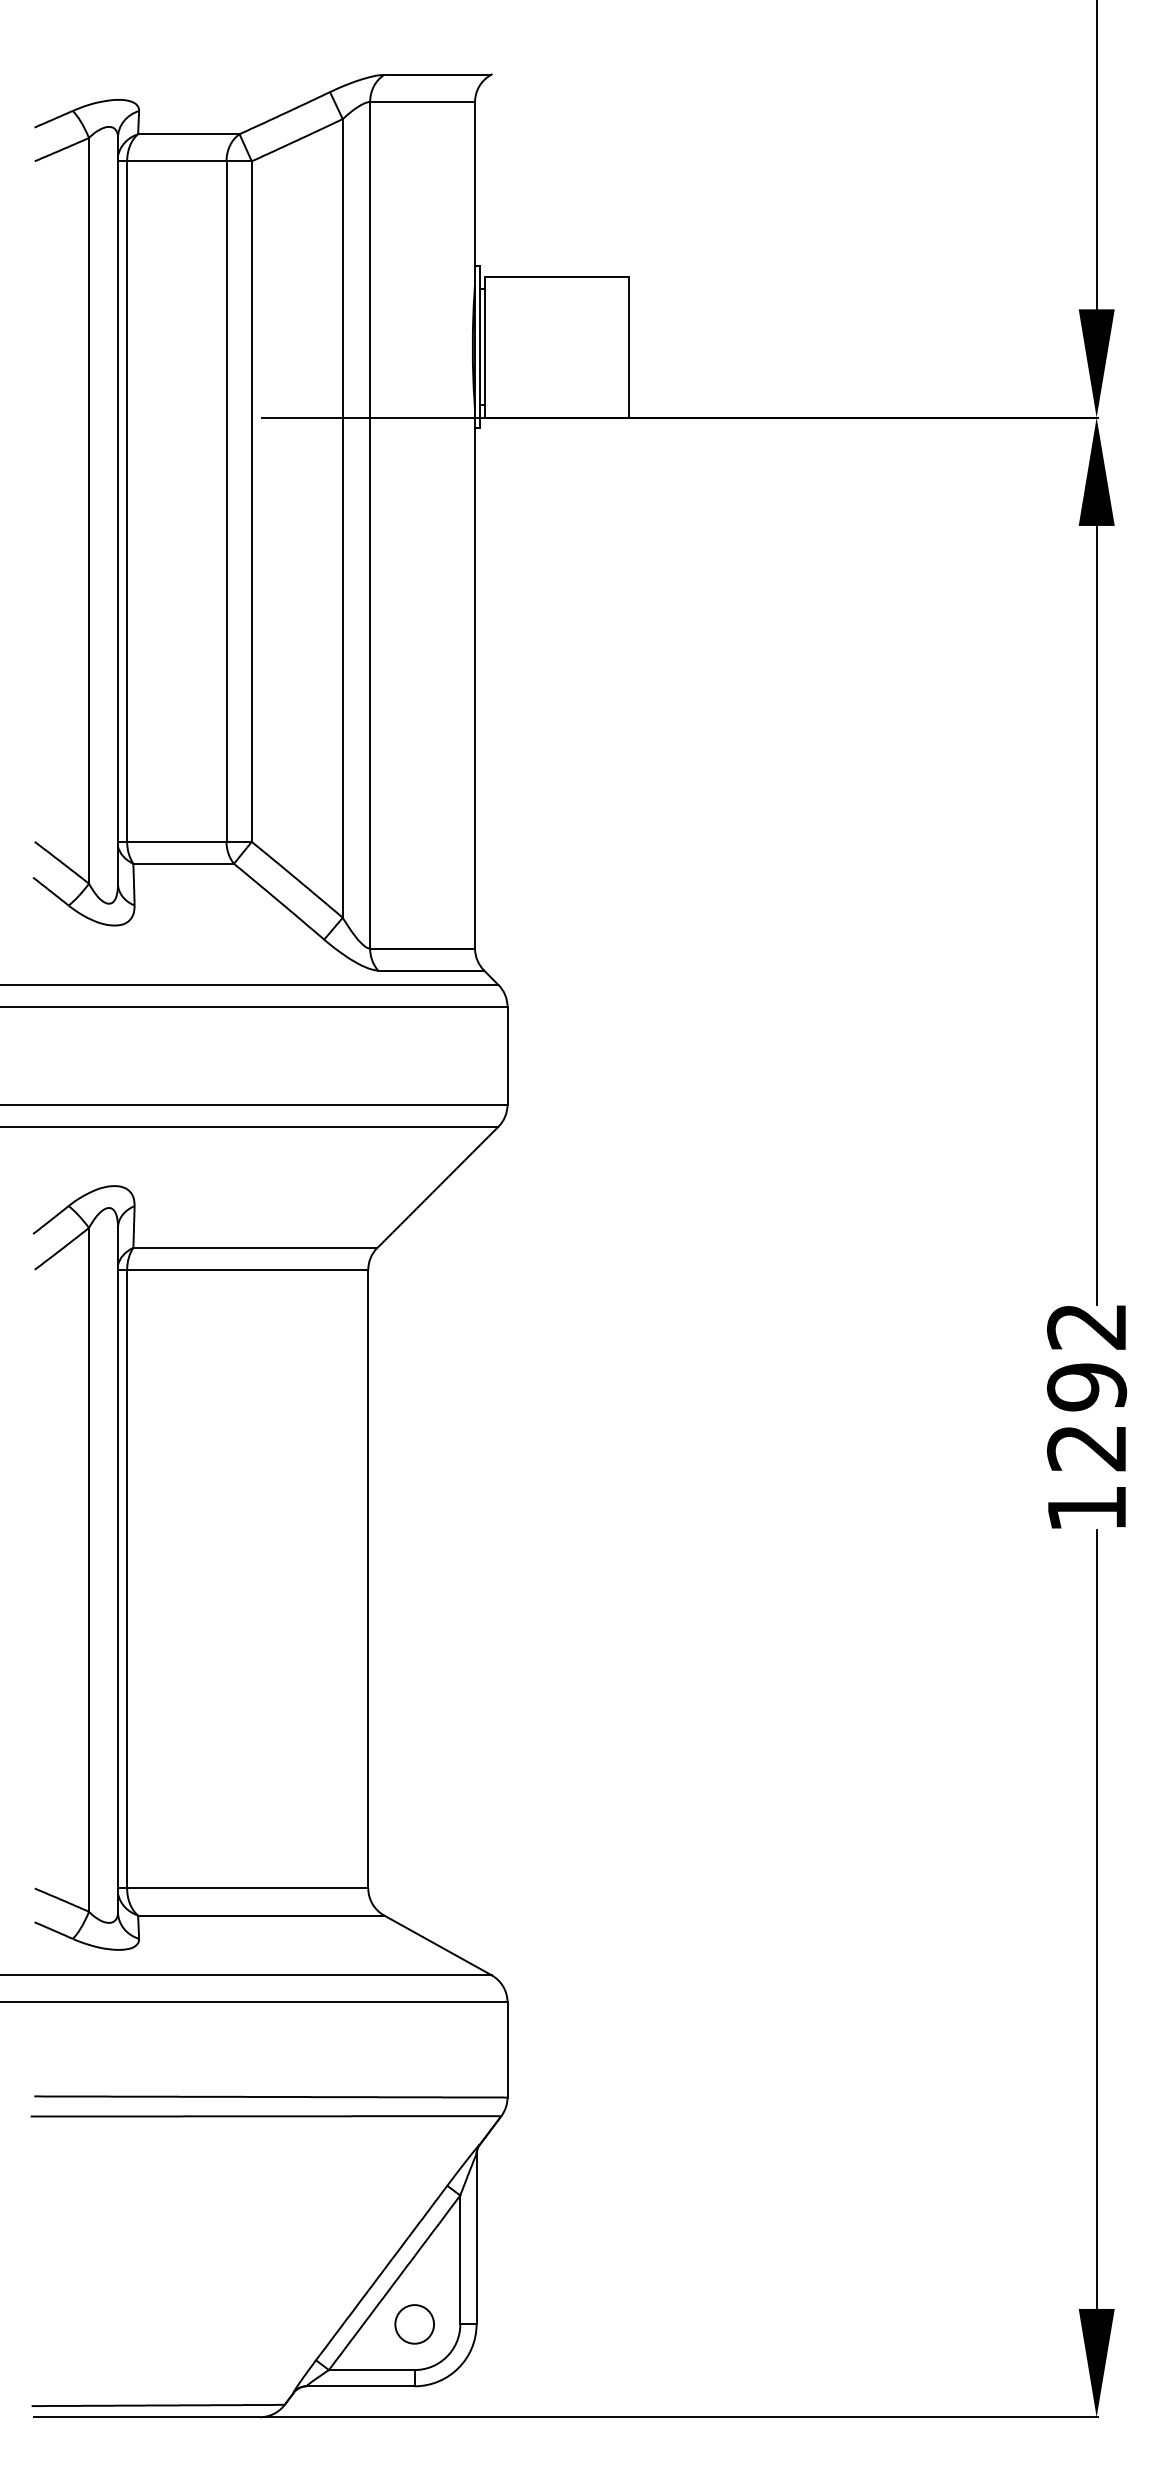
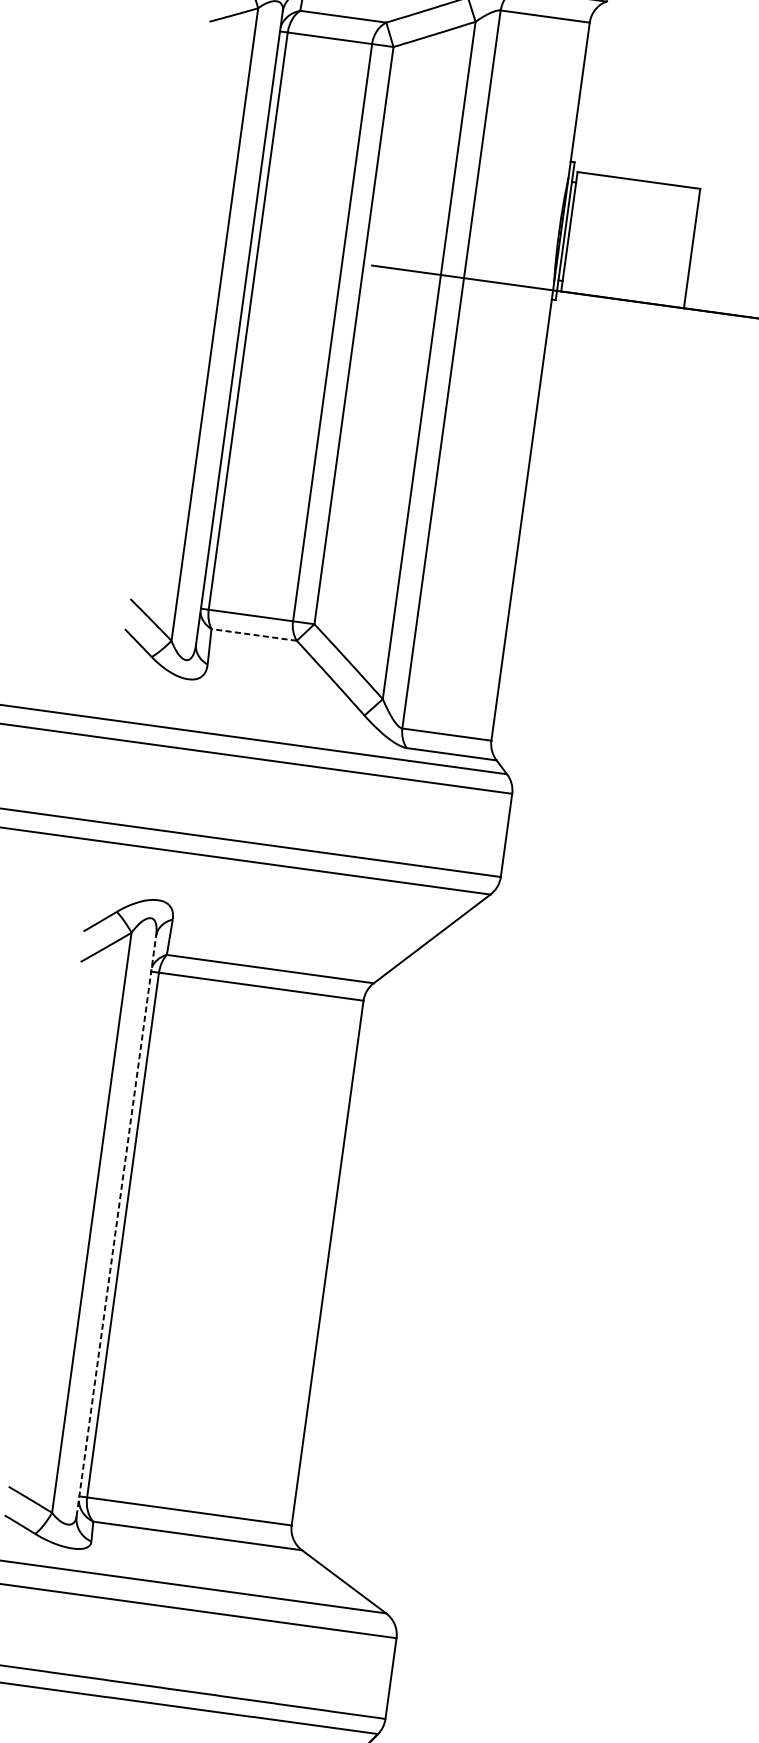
line: (183, 863) -> (254, 634), solid -> dashed
line: (117, 1569) -> (116, 1225), solid -> dashed

